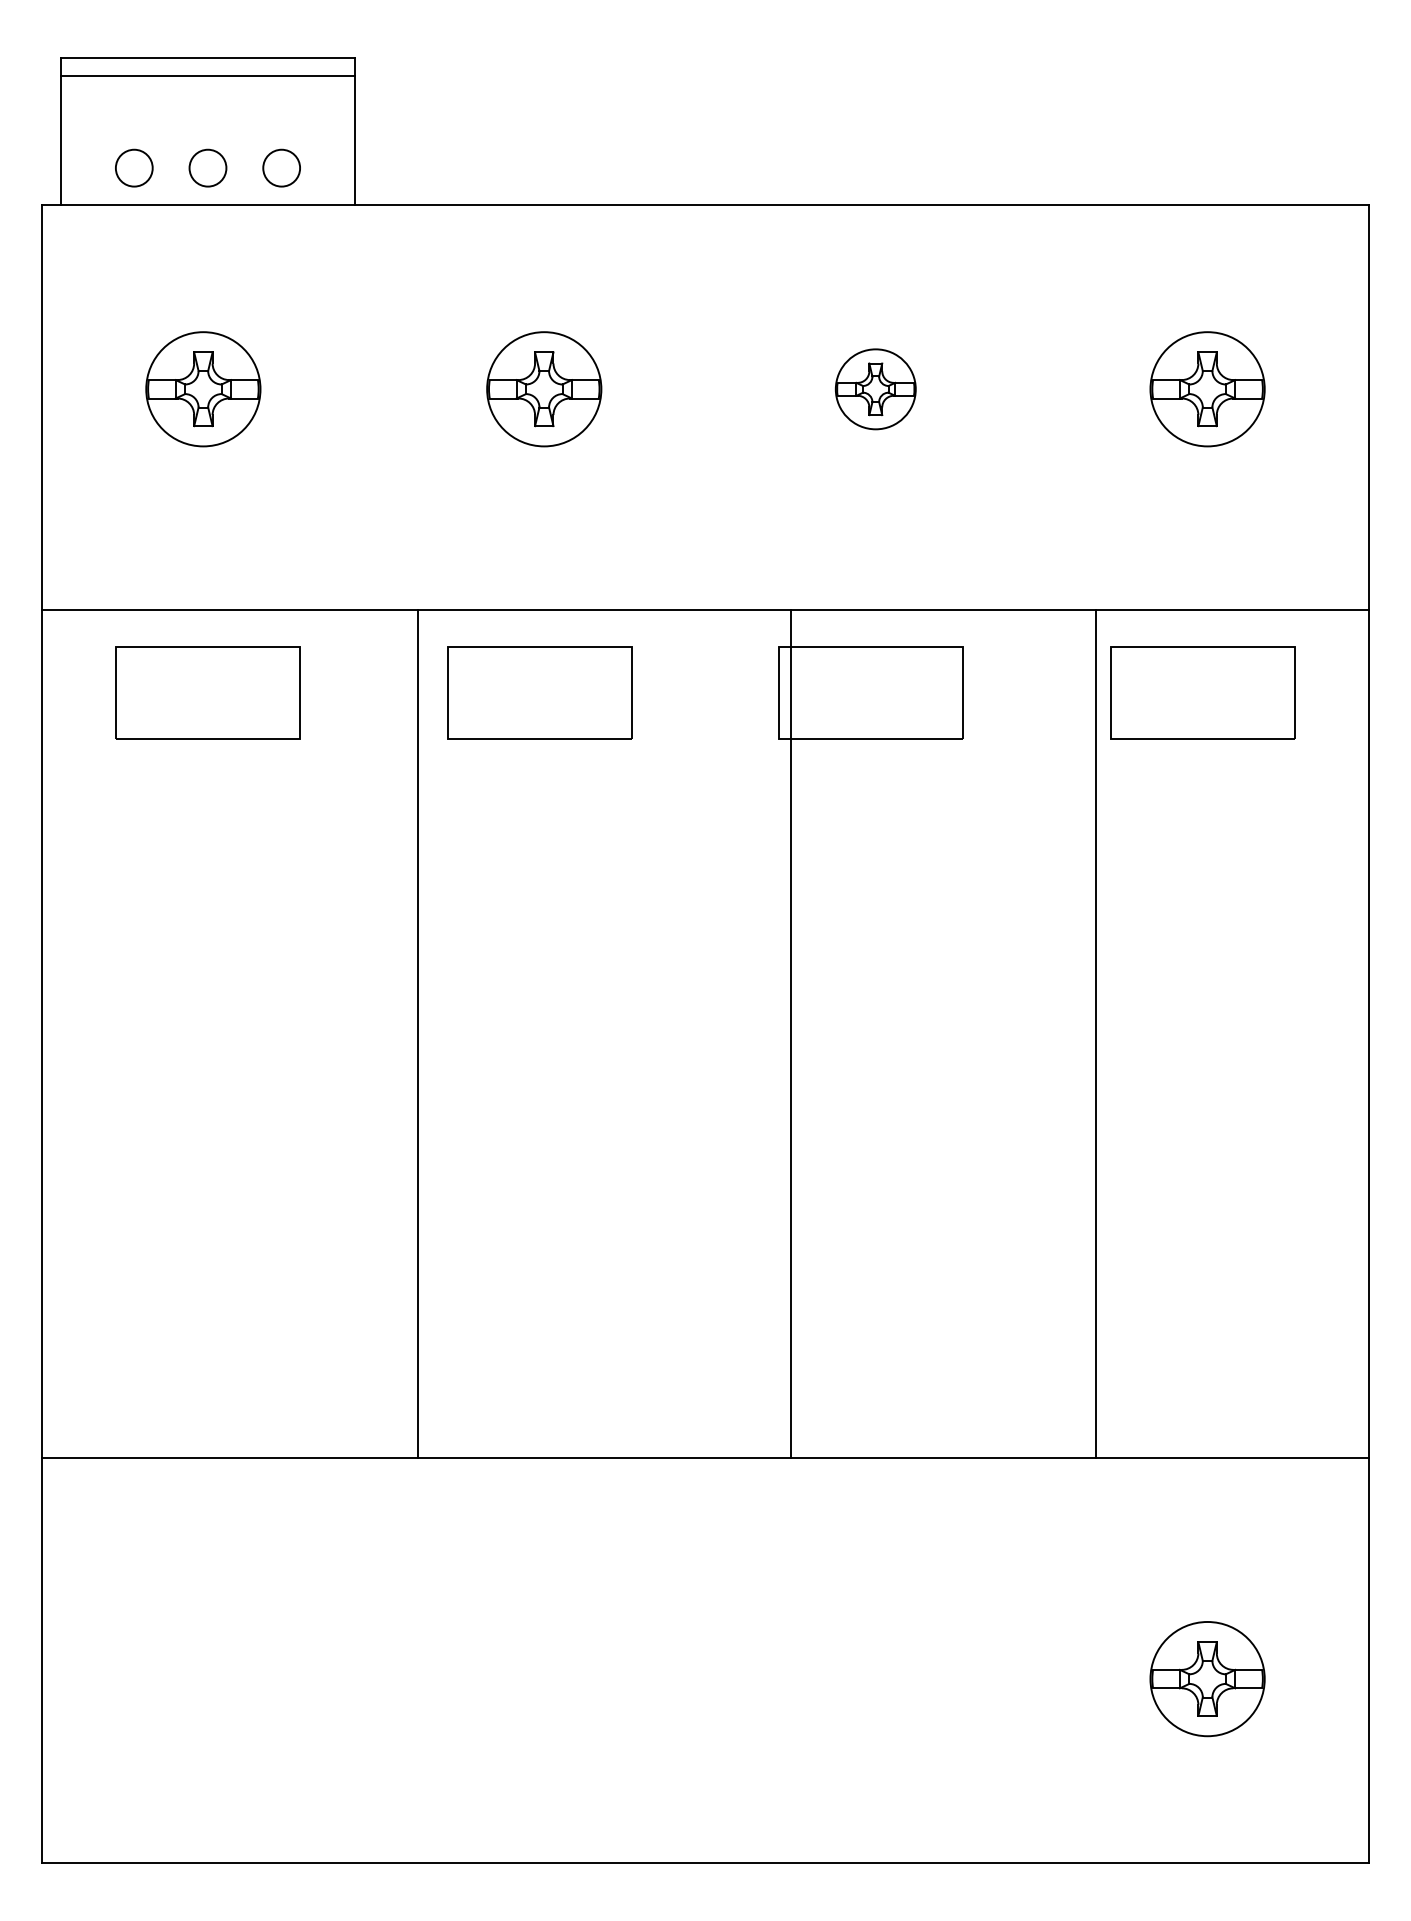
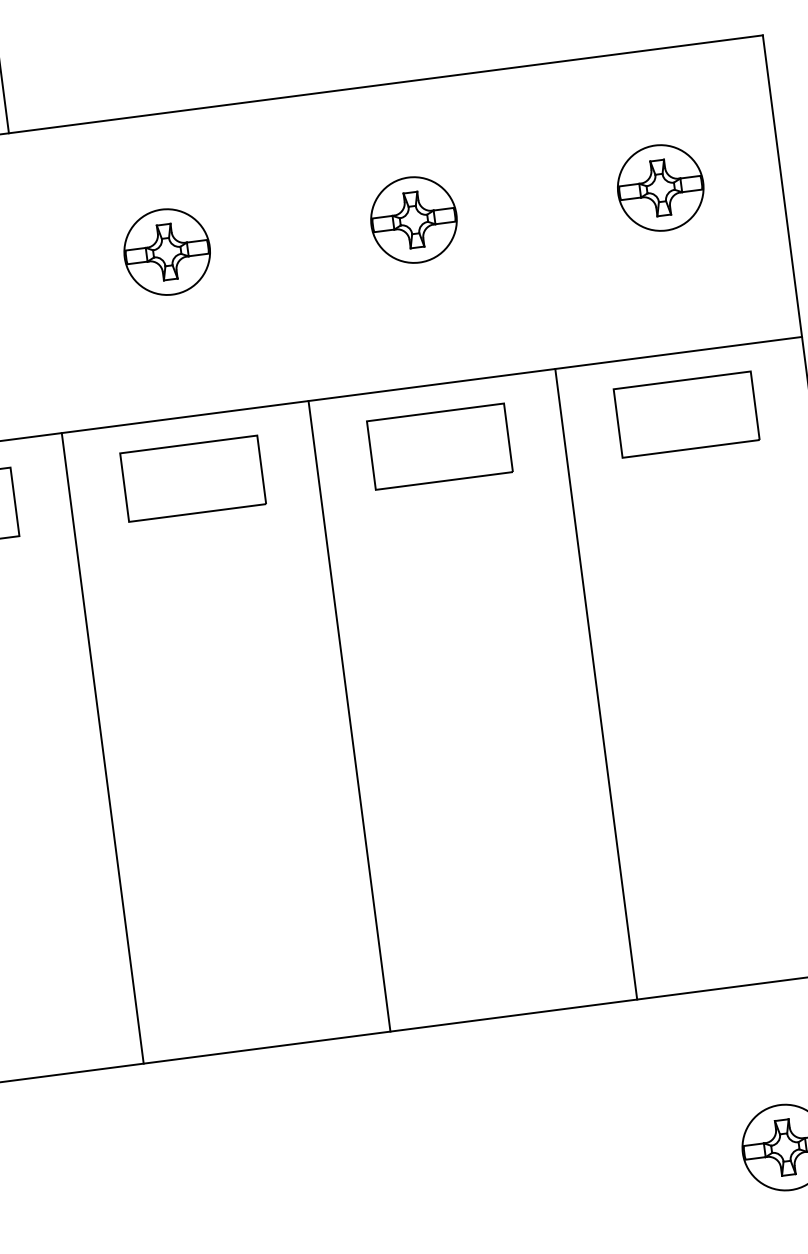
part: (875, 389) -> (413, 220), size x1.43
line: (417, 1033) -> (102, 747), moved
line: (790, 1033) -> (349, 715), moved
line: (1096, 1033) -> (596, 683), moved

